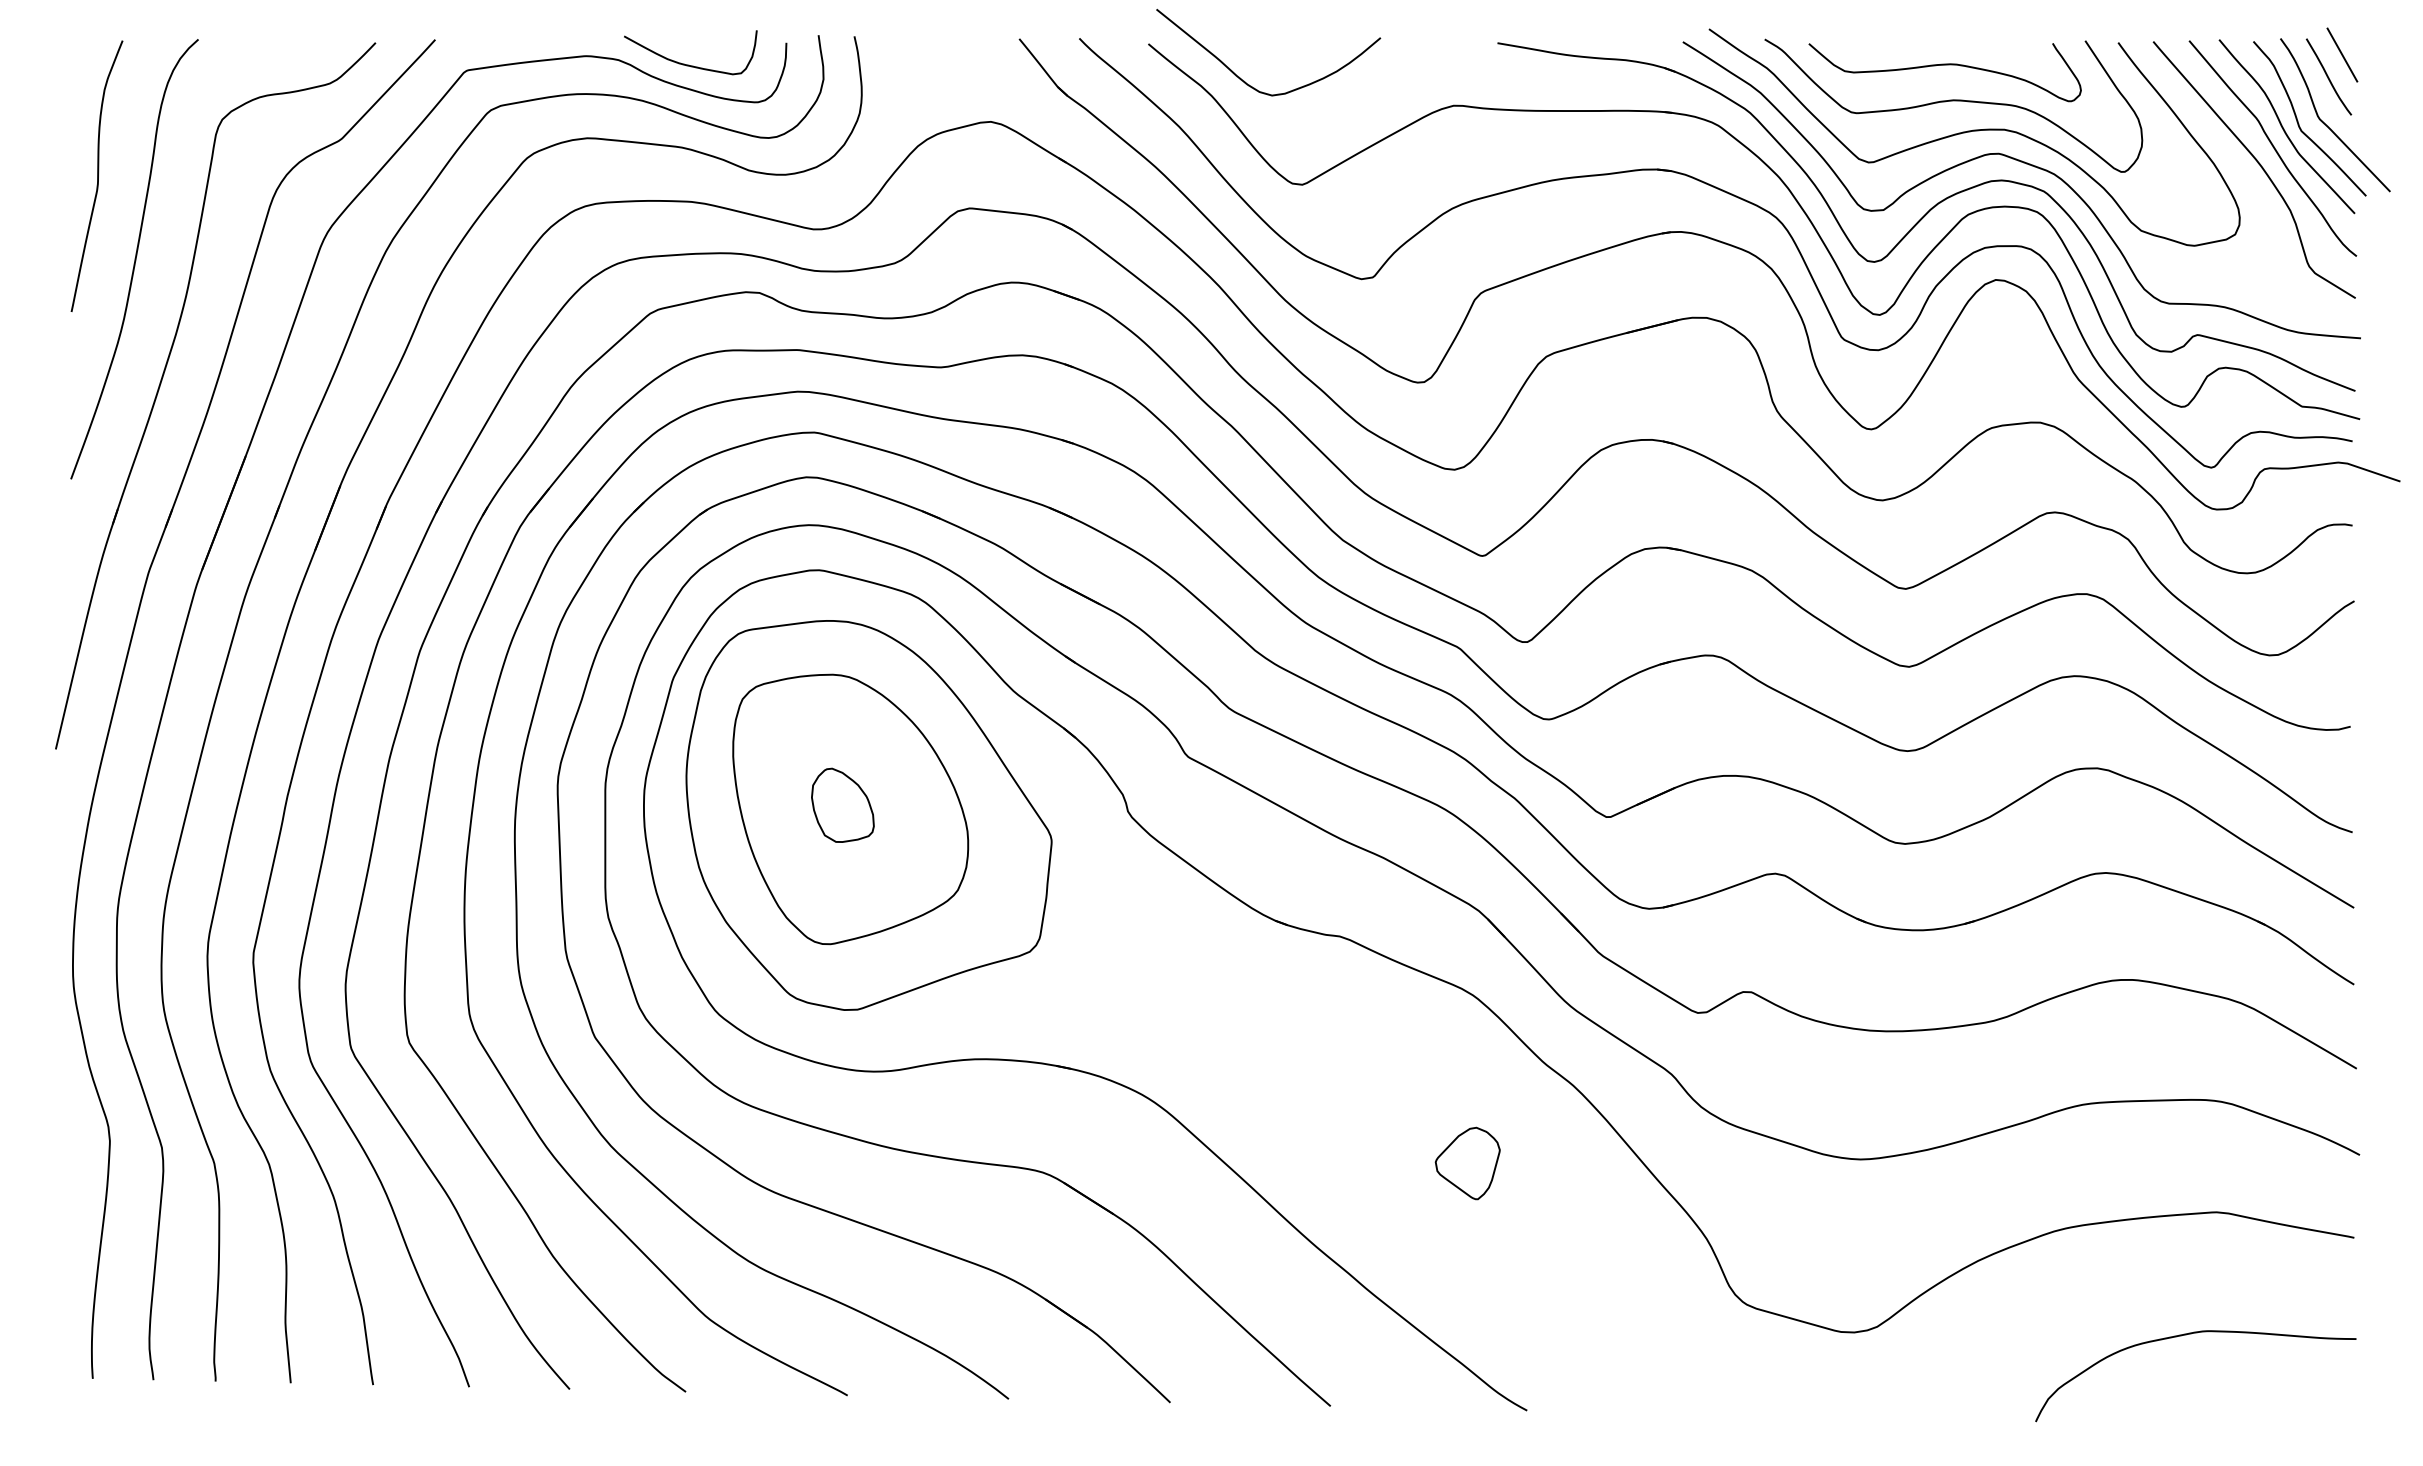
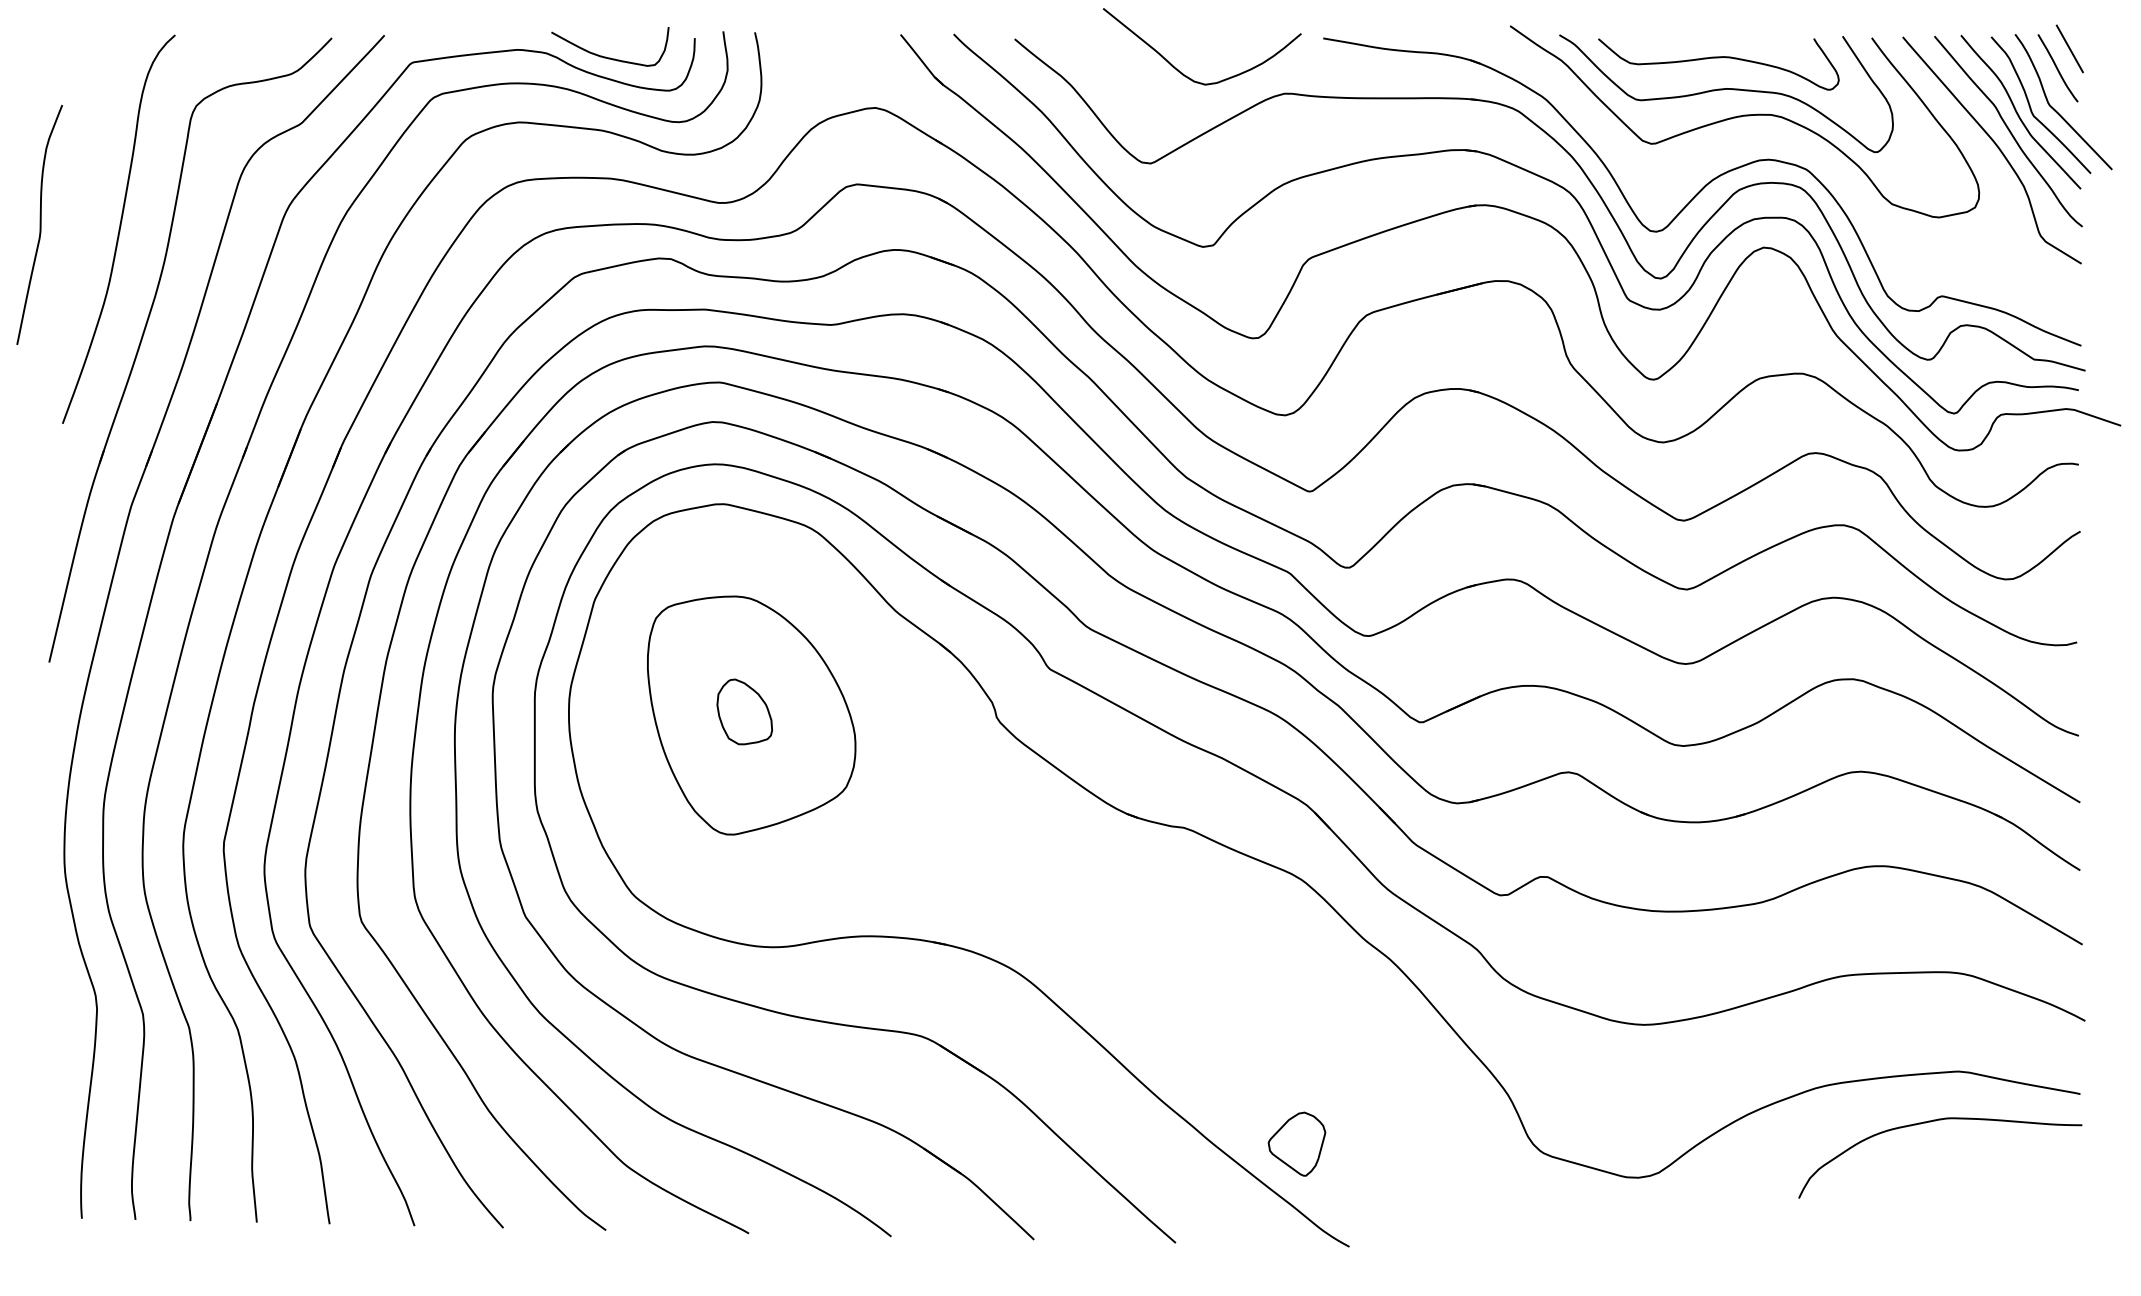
curve: (1244, 80) -> (1180, 71), moved
curve: (2031, 166) -> (1795, 147), removed
curve: (97, 175) -> (40, 224), moved
part: (868, 815) -> (767, 720), removed
part: (1467, 1163) -> (1296, 1144), moved
curve: (2186, 1335) -> (1932, 1122), moved

